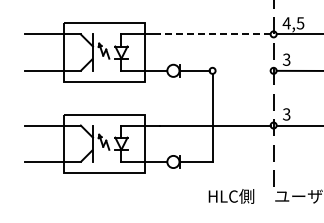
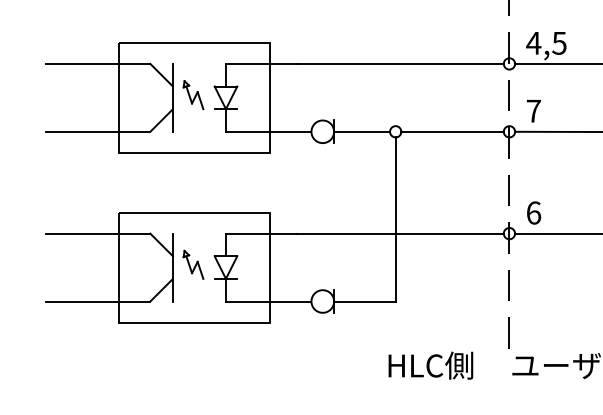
line: (214, 34) -> (399, 64), dashed -> solid
text: (286, 59) -> (533, 110), 3 -> 7
line: (242, 70) -> (451, 131), added
text: (286, 114) -> (533, 213), 3 -> 6

